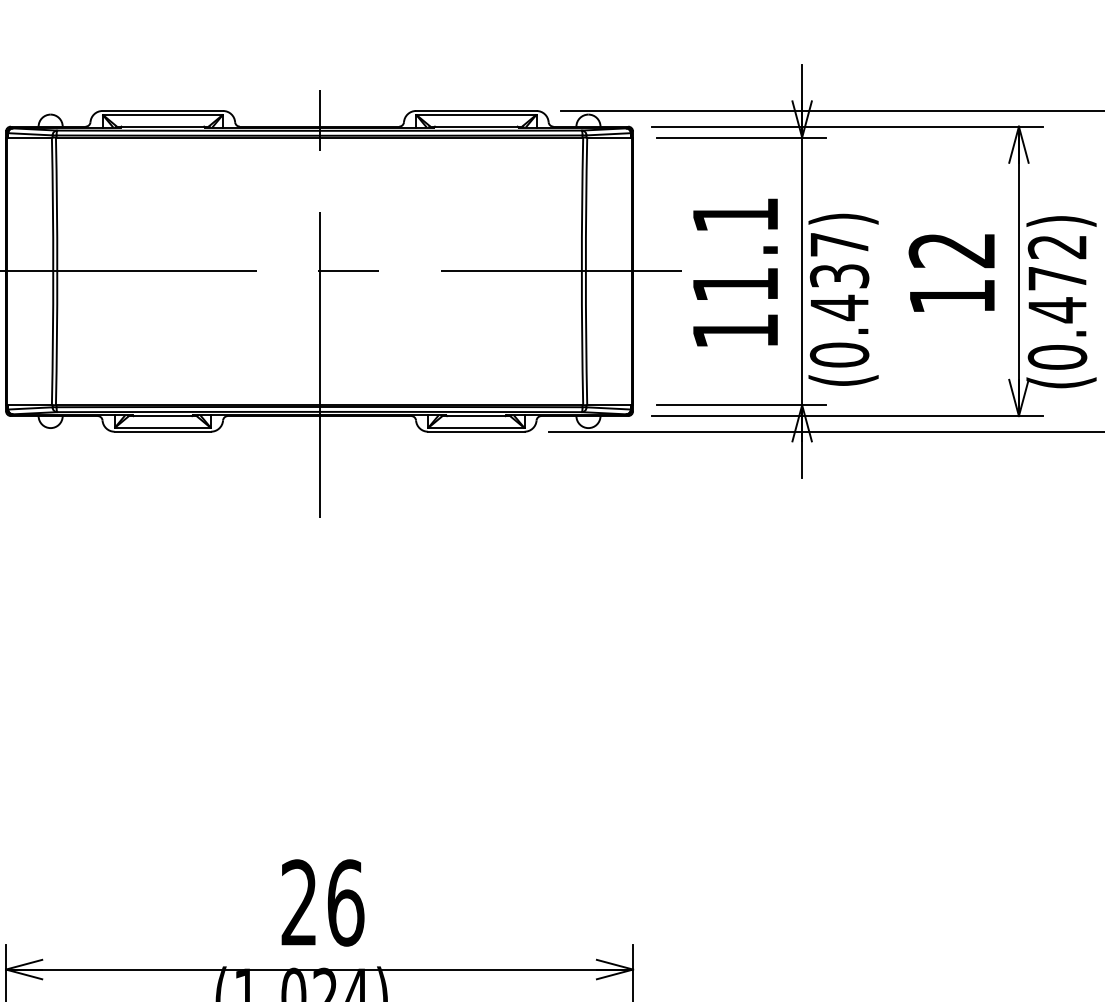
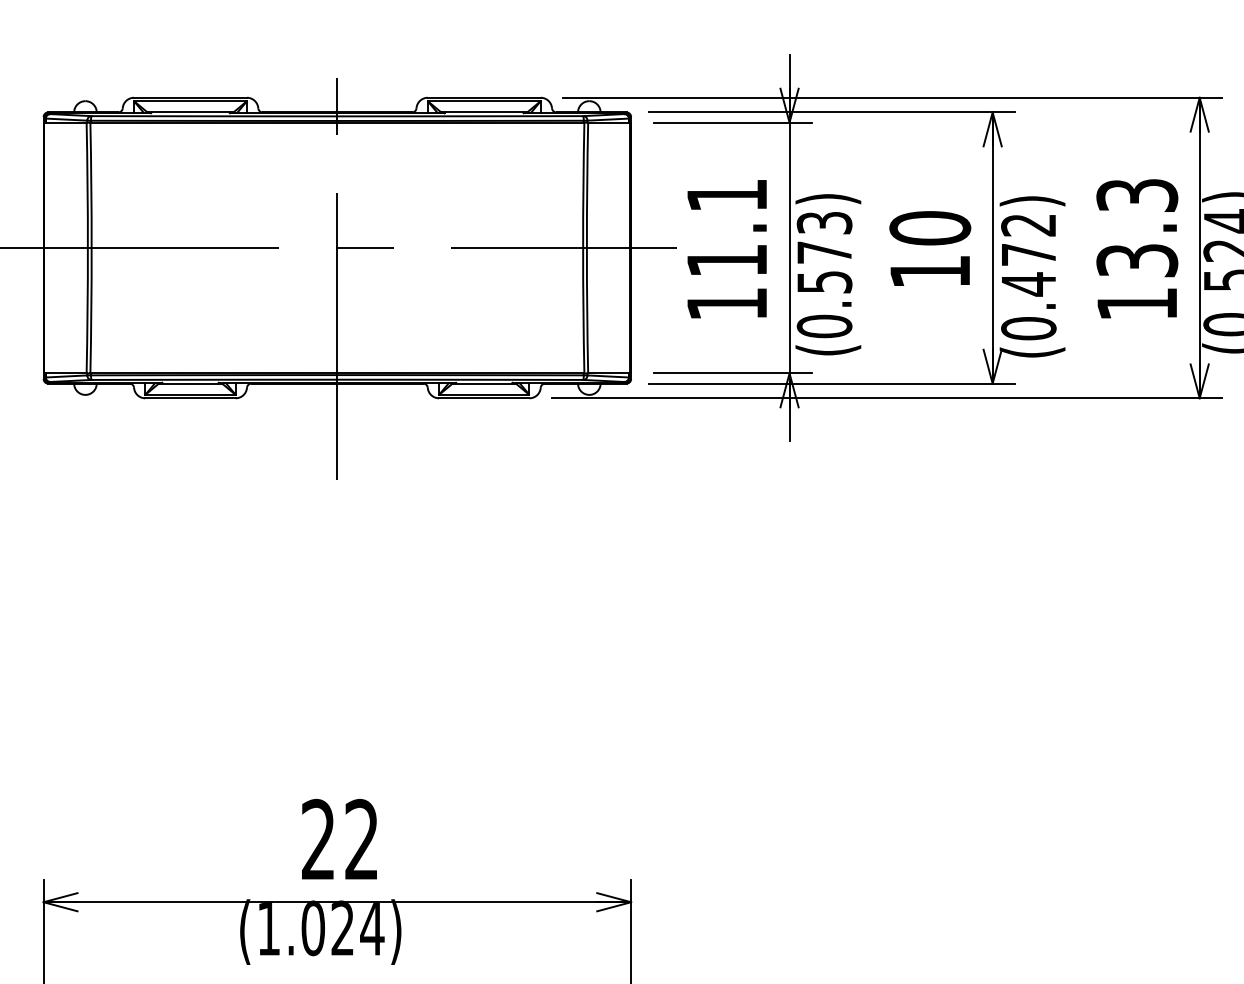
text: (952, 250) -> (930, 228), 12 -> 10
text: (839, 277) -> (824, 253), (0.437) -> (0.573)
text: (346, 902) -> (362, 839), 26 -> 22

